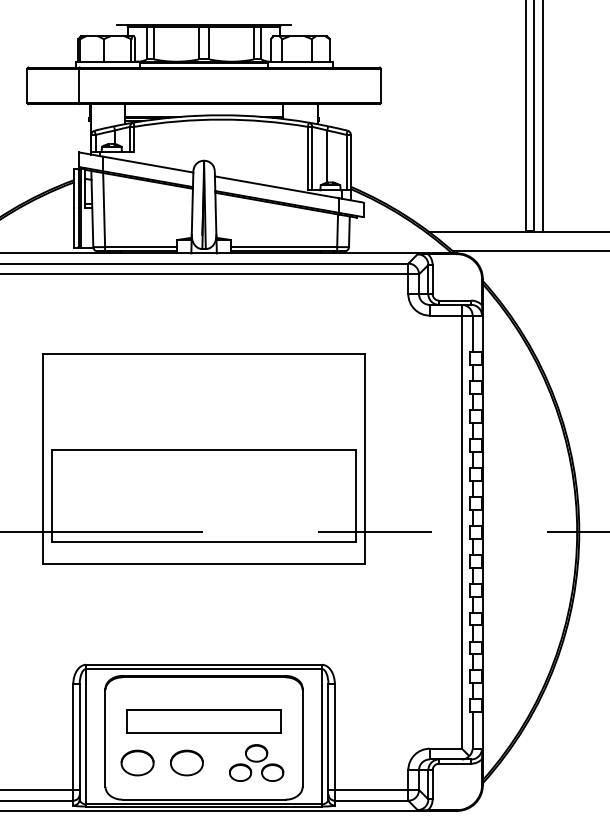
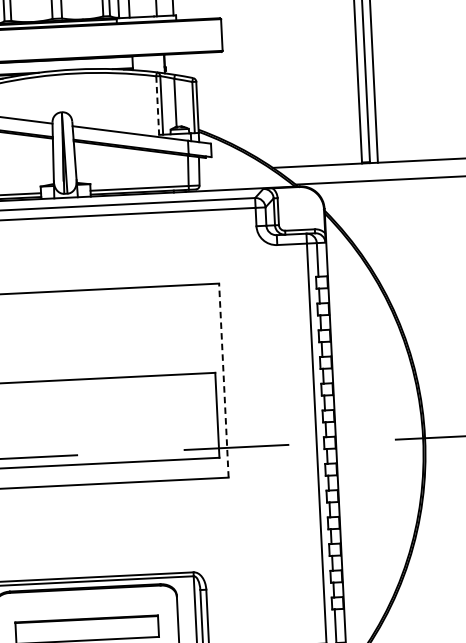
line: (307, 158) -> (157, 105), solid -> dashed
line: (364, 458) -> (223, 379), solid -> dashed

